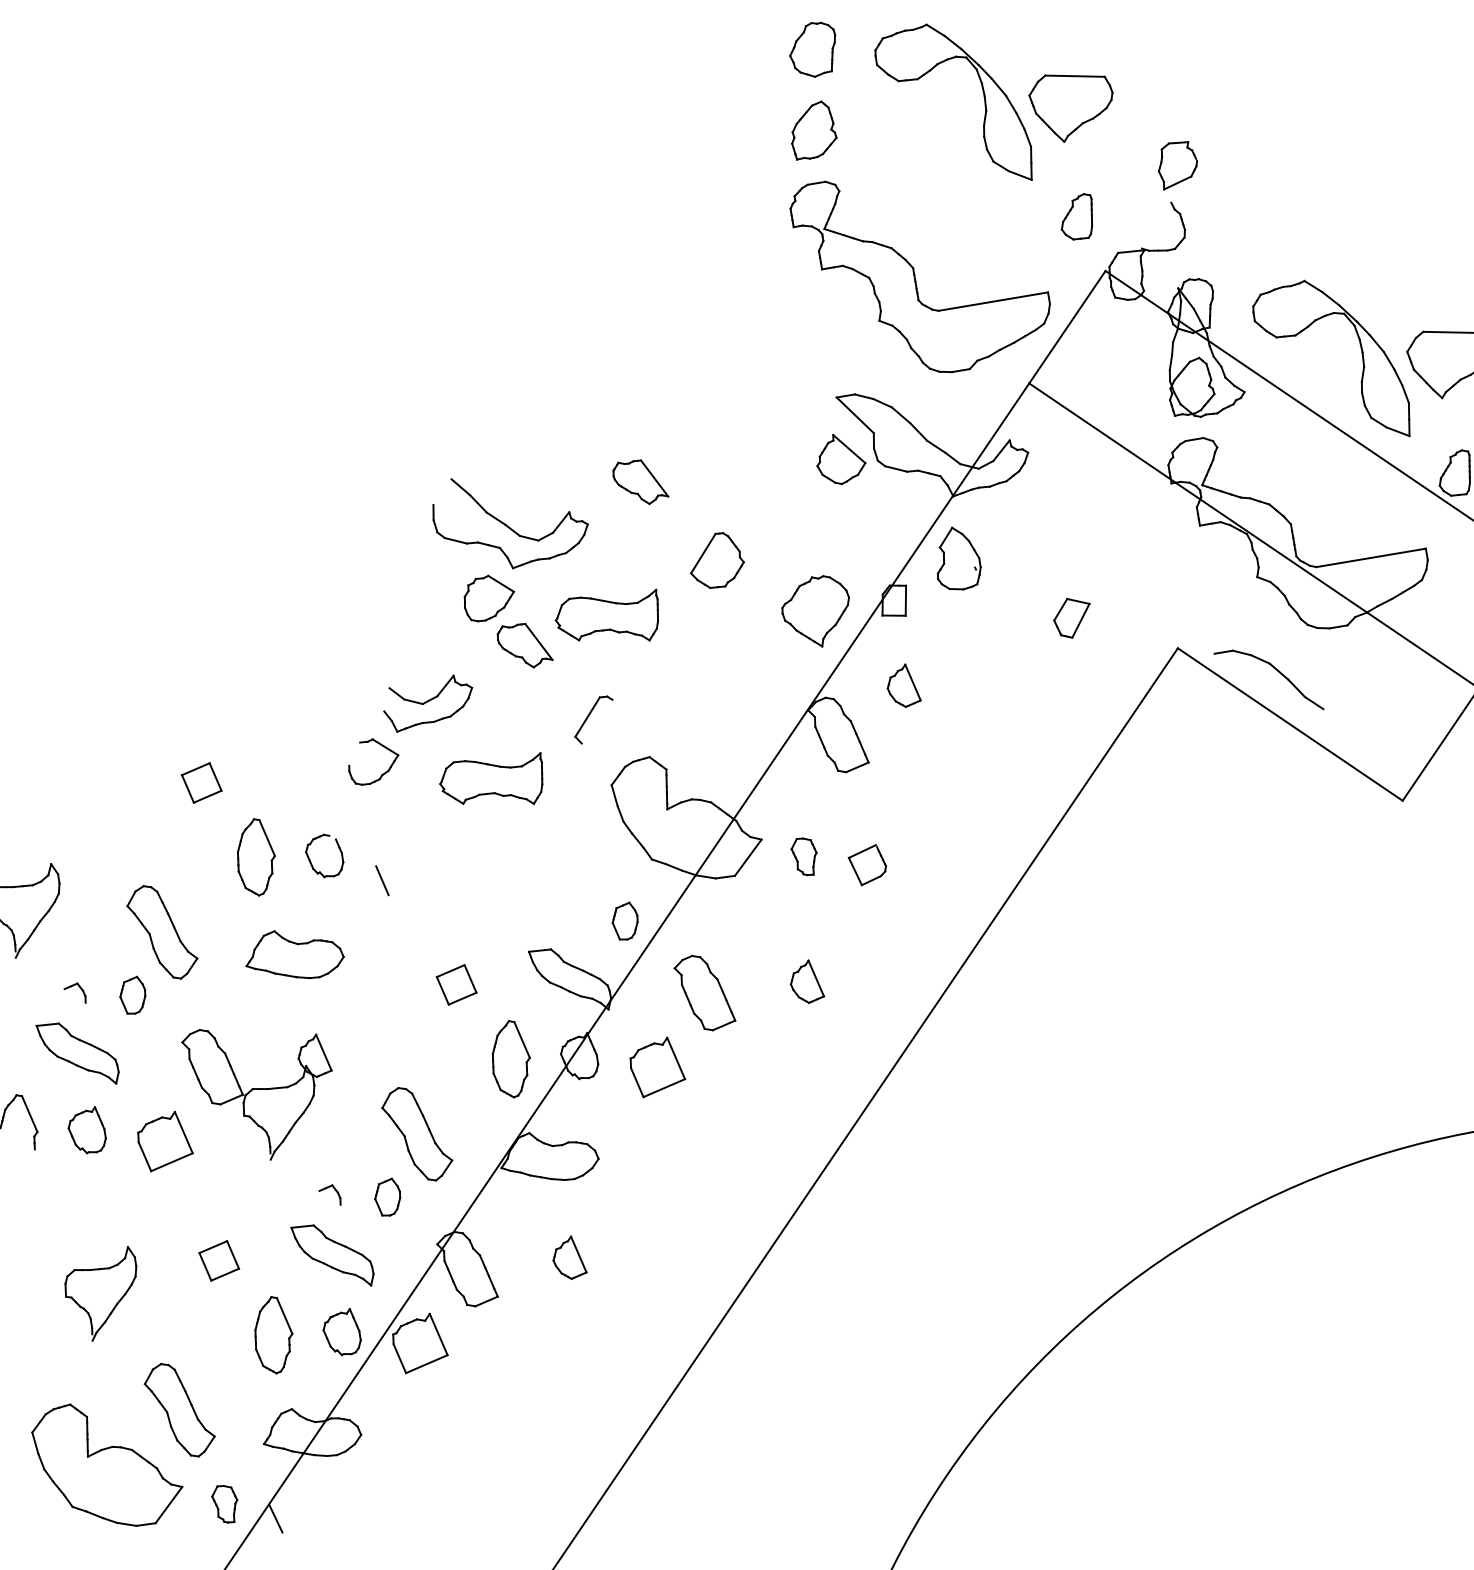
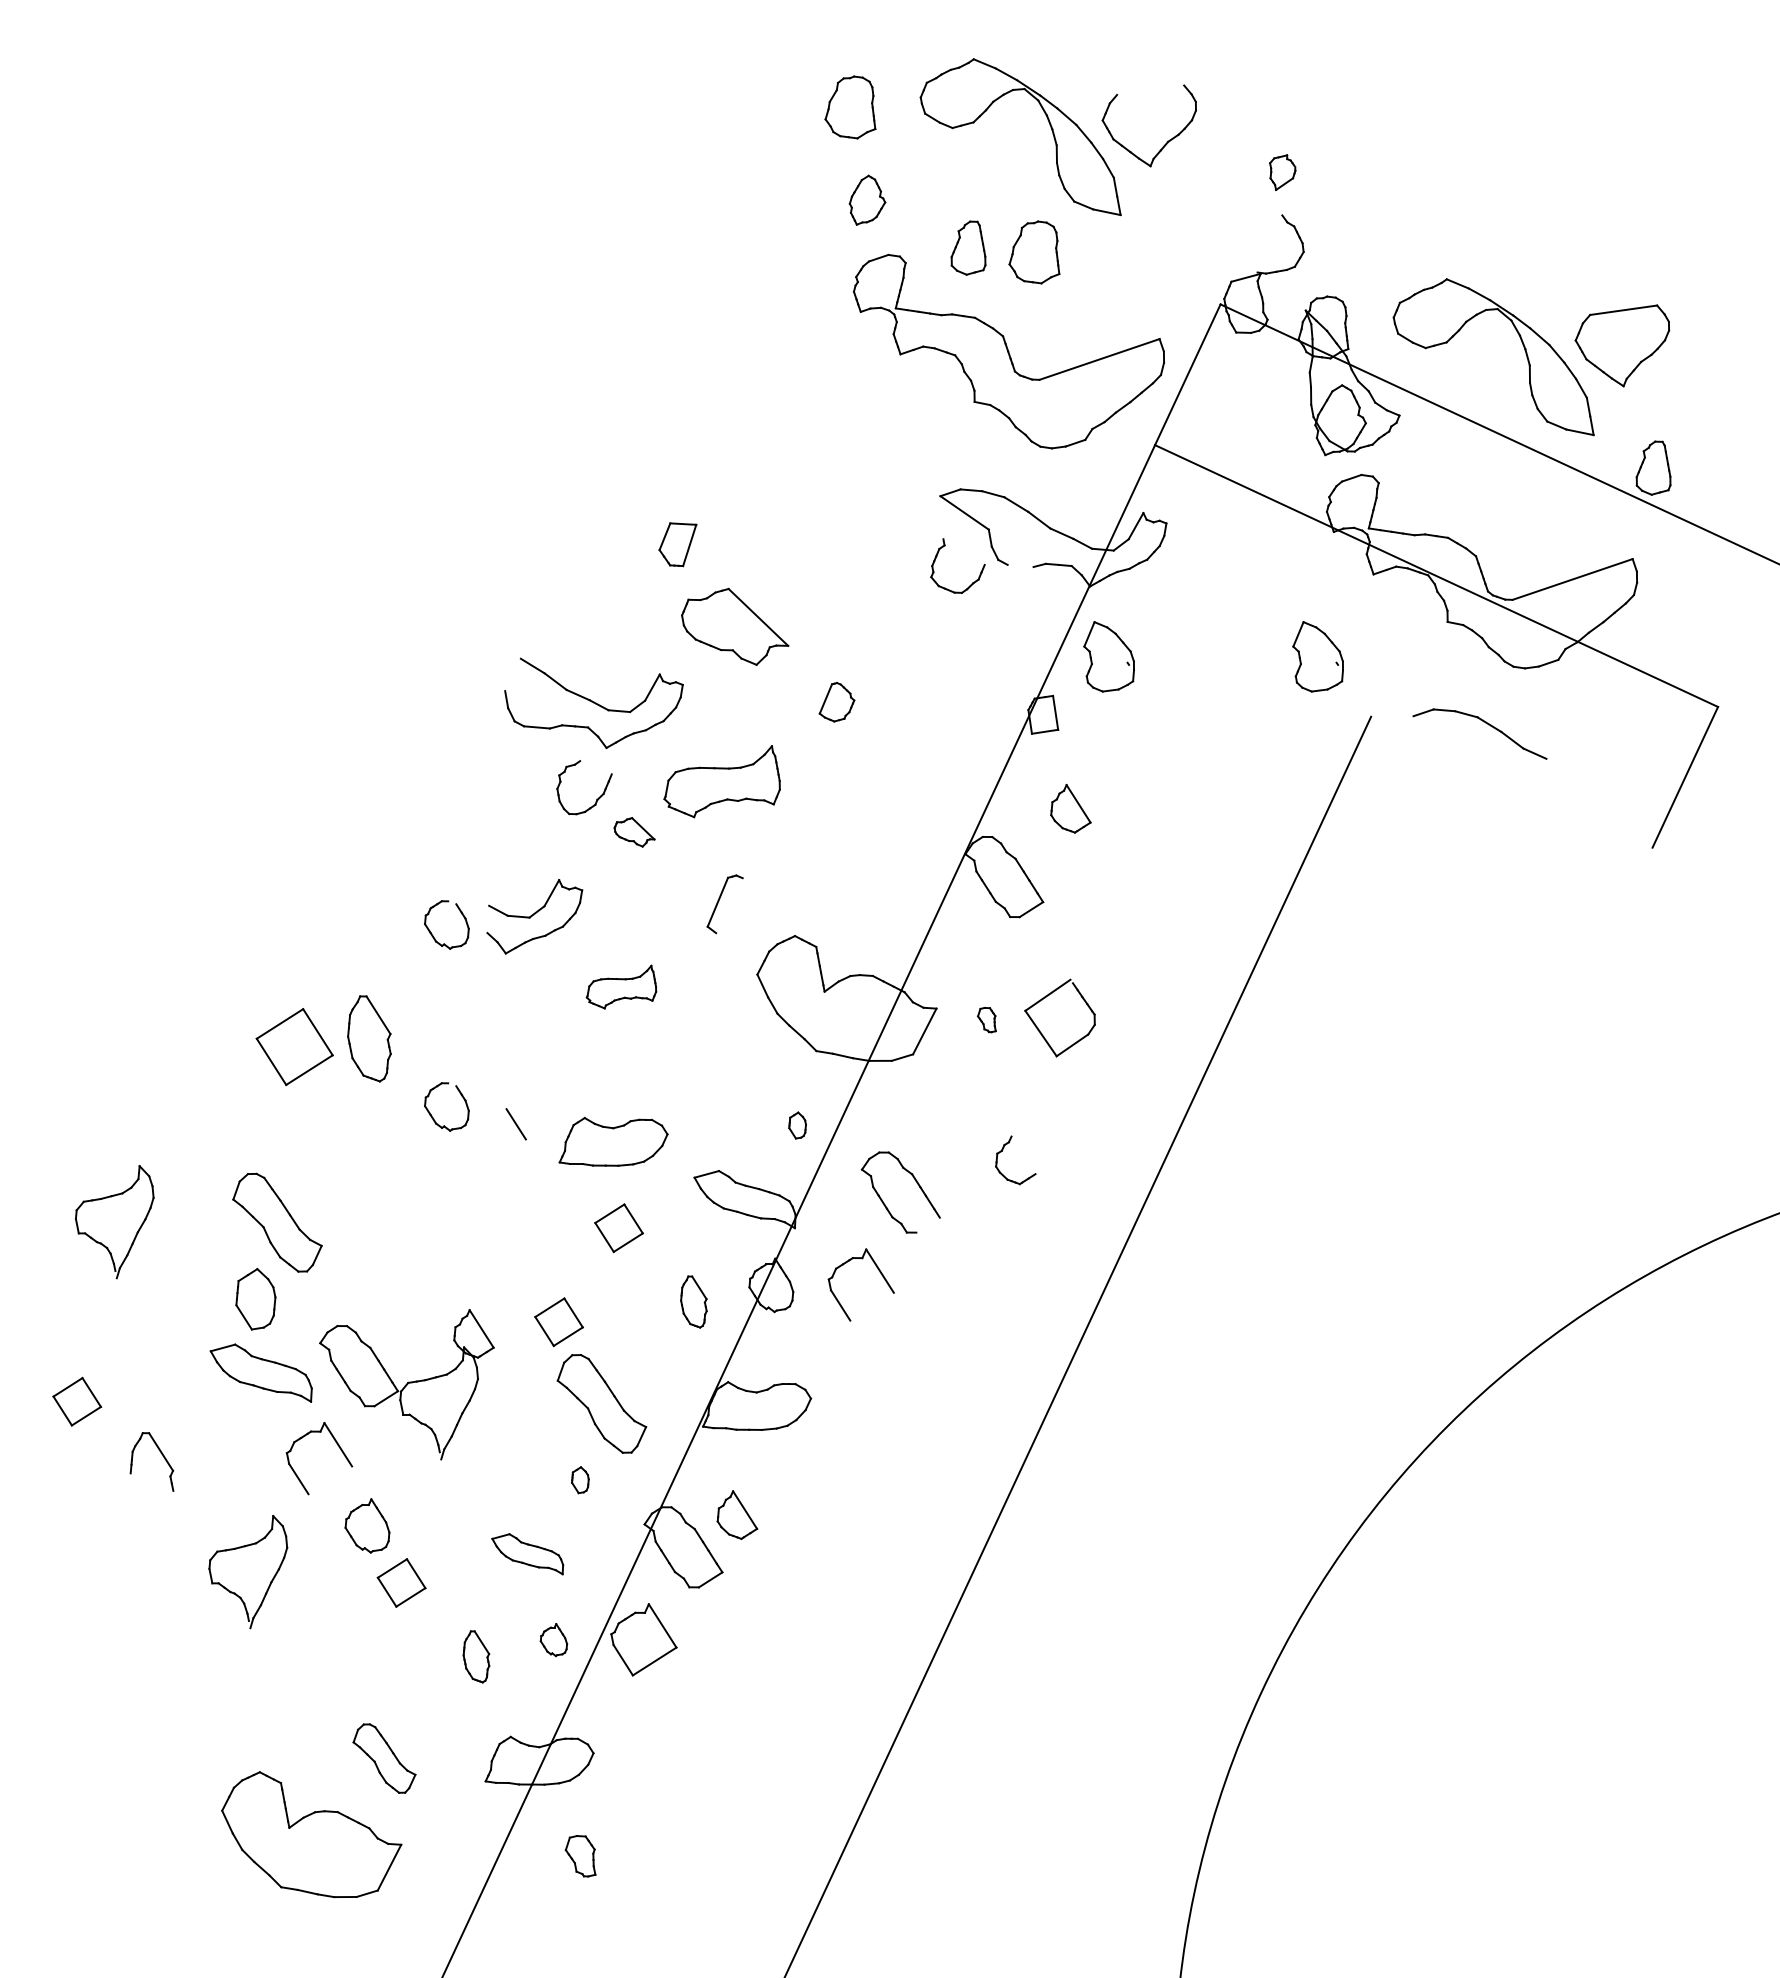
line: (1075, 75) -> (1150, 89), removed
part: (815, 131) -> (867, 200), size x0.7
part: (1177, 165) -> (1282, 172), size x0.6
part: (952, 200) -> (1034, 252), added
part: (1078, 216) -> (968, 247), moved
line: (848, 448) -> (963, 551), removed
line: (896, 468) -> (1020, 565), removed
part: (641, 481) -> (735, 626), size x1.6
part: (718, 561) -> (836, 702), size x0.6
line: (500, 583) -> (595, 767), removed
part: (1140, 588) -> (1317, 656), added
part: (813, 609) -> (953, 739), removed
part: (1070, 618) -> (677, 544), moved
part: (525, 645) -> (634, 832), size x0.6
part: (336, 704) -> (432, 933), added
line: (1290, 723) -> (1511, 781), removed
part: (382, 774) -> (496, 1004), removed
part: (492, 776) -> (621, 986), size x0.6
part: (201, 782) -> (294, 1046), size x1.6
part: (803, 855) -> (986, 1019), size x0.6
part: (256, 856) -> (369, 1038), moved
part: (866, 864) -> (1059, 1017), size x1.6
part: (625, 921) -> (797, 1125), size x0.6
part: (296, 955) -> (613, 1141), moved
line: (816, 978) -> (1023, 1155), removed
part: (79, 987) -> (194, 1300), removed
part: (132, 994) -> (255, 1298), size x1.4
line: (723, 1024) -> (927, 1224), removed
part: (76, 1051) -> (260, 1372), moved
part: (391, 1057) -> (558, 1322), added
part: (510, 1058) -> (693, 1301), size x0.6
line: (663, 1087) -> (871, 1306), removed
part: (87, 1129) -> (367, 1525), moved
line: (172, 1162) -> (330, 1480), removed
part: (335, 1190) -> (519, 1482), removed
part: (388, 1196) -> (580, 1479), size x0.6
part: (332, 1253) -> (527, 1553), size x0.7
part: (571, 1257) -> (737, 1514), moved
part: (115, 1304) -> (269, 1583), moved
part: (342, 1330) -> (553, 1639), size x0.6
part: (273, 1334) -> (476, 1656), size x0.6
part: (179, 1410) -> (384, 1758), size x0.7
part: (224, 1504) -> (580, 1856), moved
line: (275, 1518) -> (512, 1863), removed

